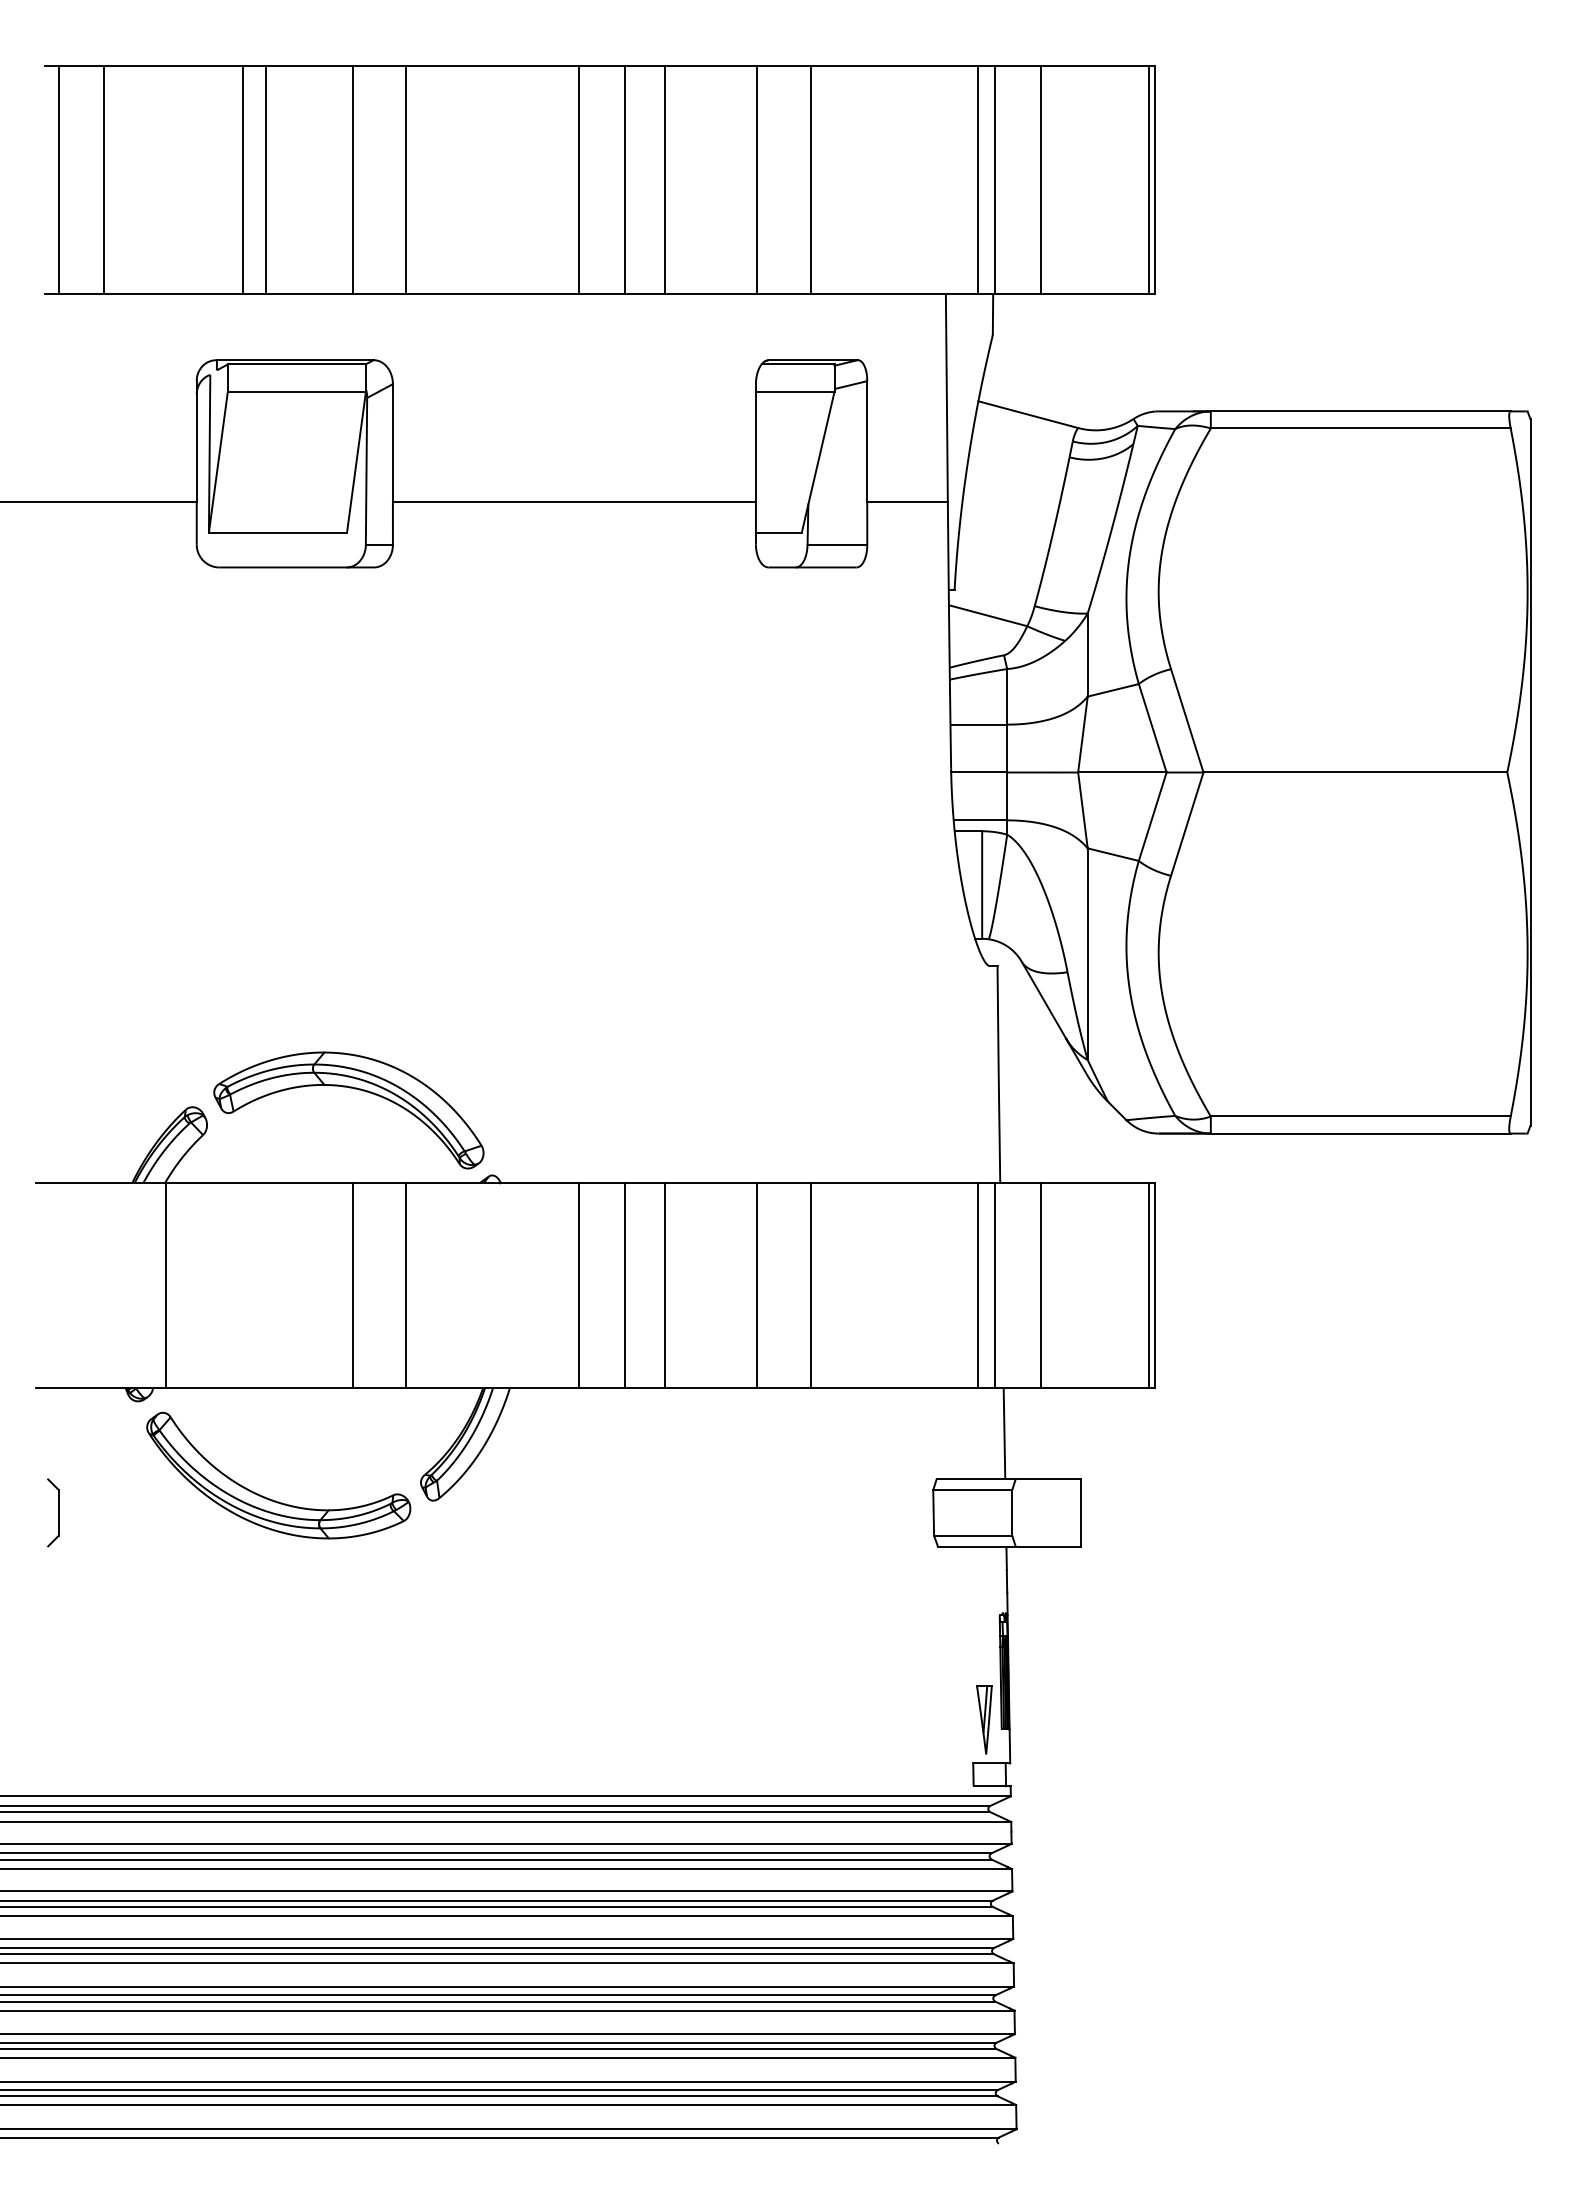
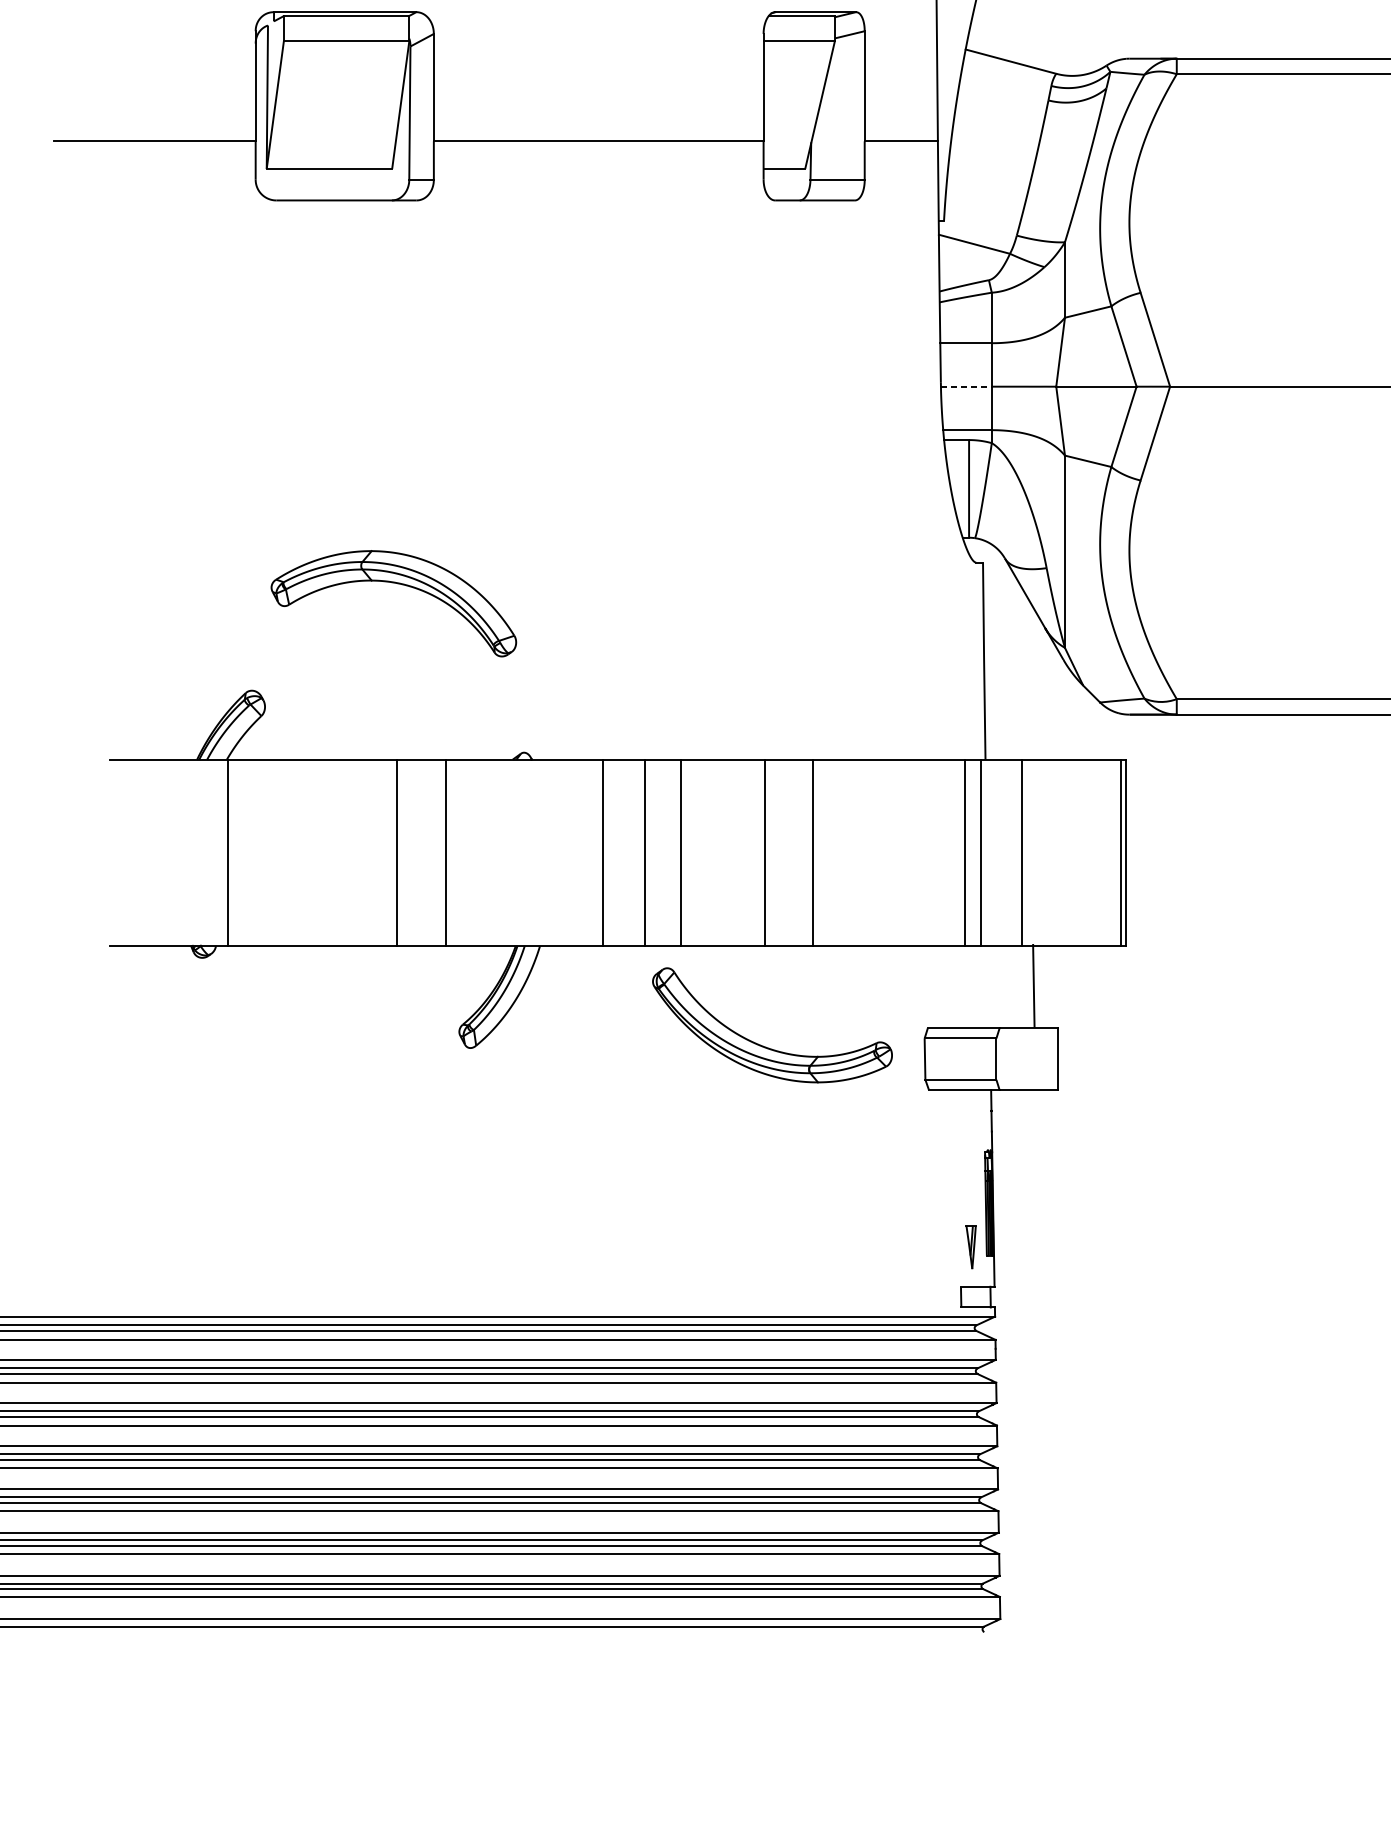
line: (979, 772) -> (966, 386), solid -> dashed
part: (354, 1089) -> (398, 584), moved
line: (1004, 1433) -> (1033, 986), moved
part: (270, 1498) -> (765, 1046), moved
part: (53, 1512) -> (125, 1058), removed
part: (984, 1719) -> (971, 1246), size x0.7

